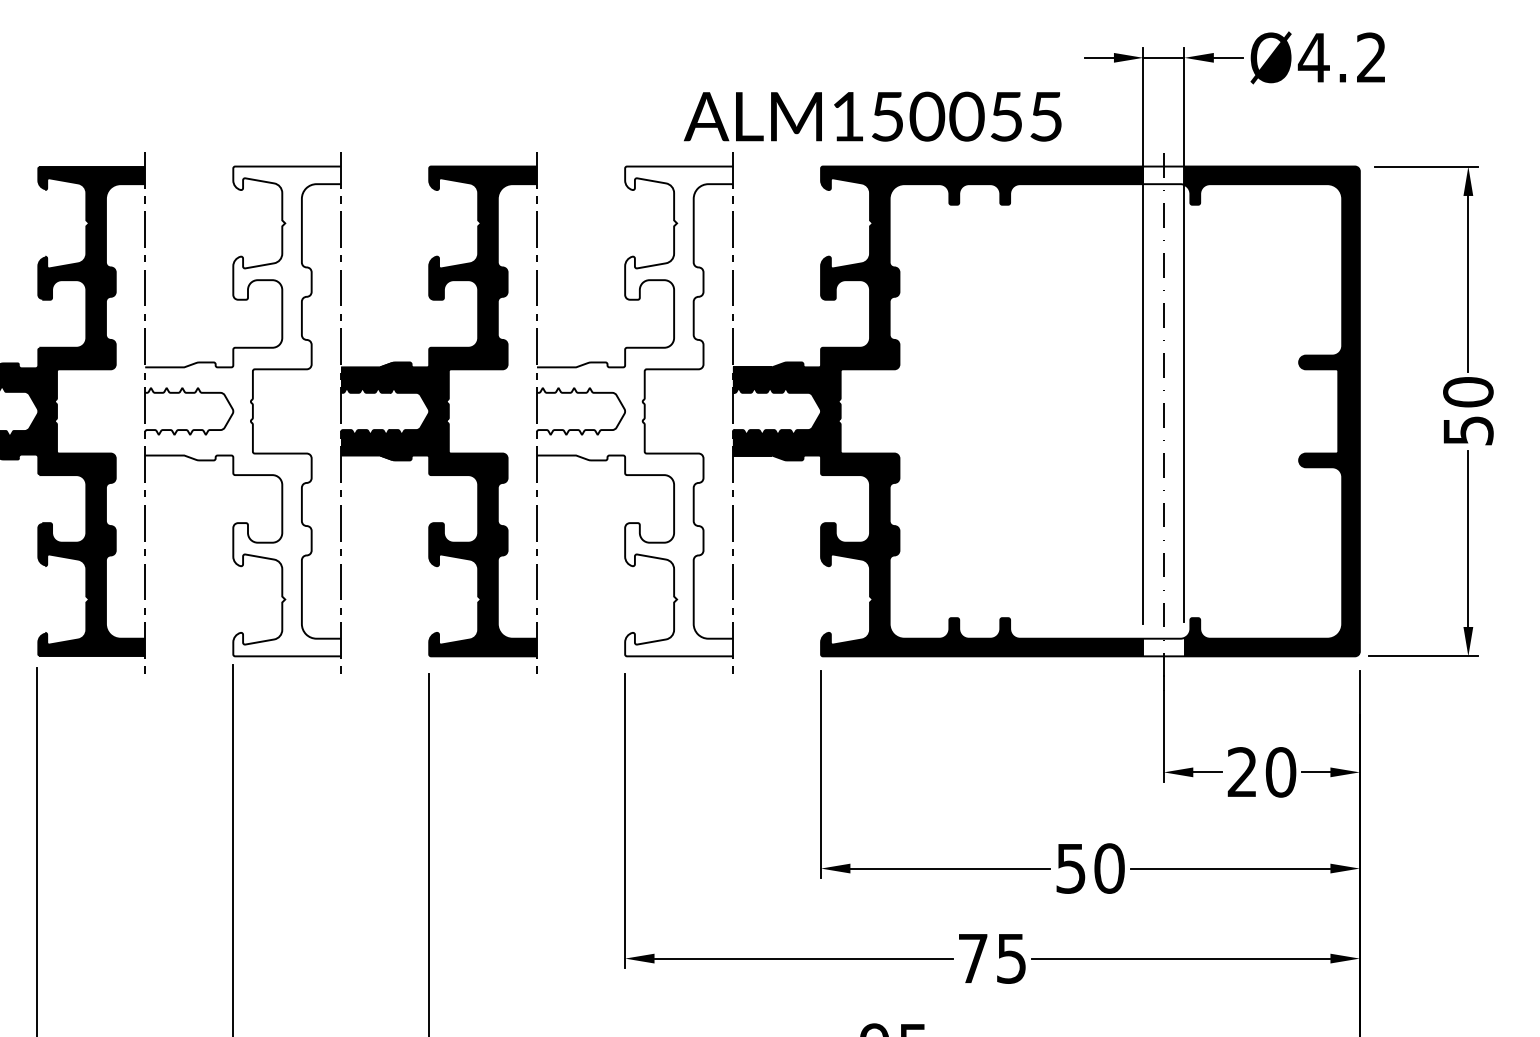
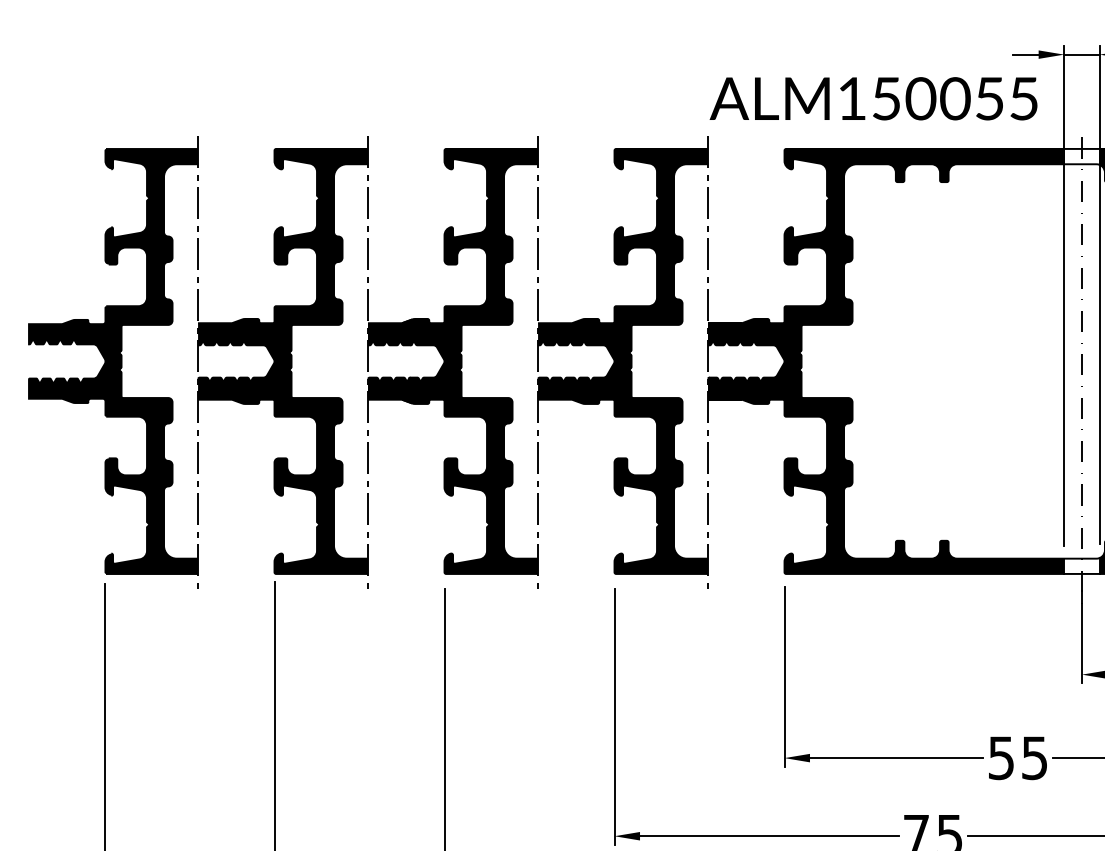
text: (872, 116) -> (873, 98), moved
fill: (243, 411) -> (283, 361), added
fill: (634, 411) -> (622, 361), added
text: (1109, 868) -> (1034, 758), 50 -> 55

